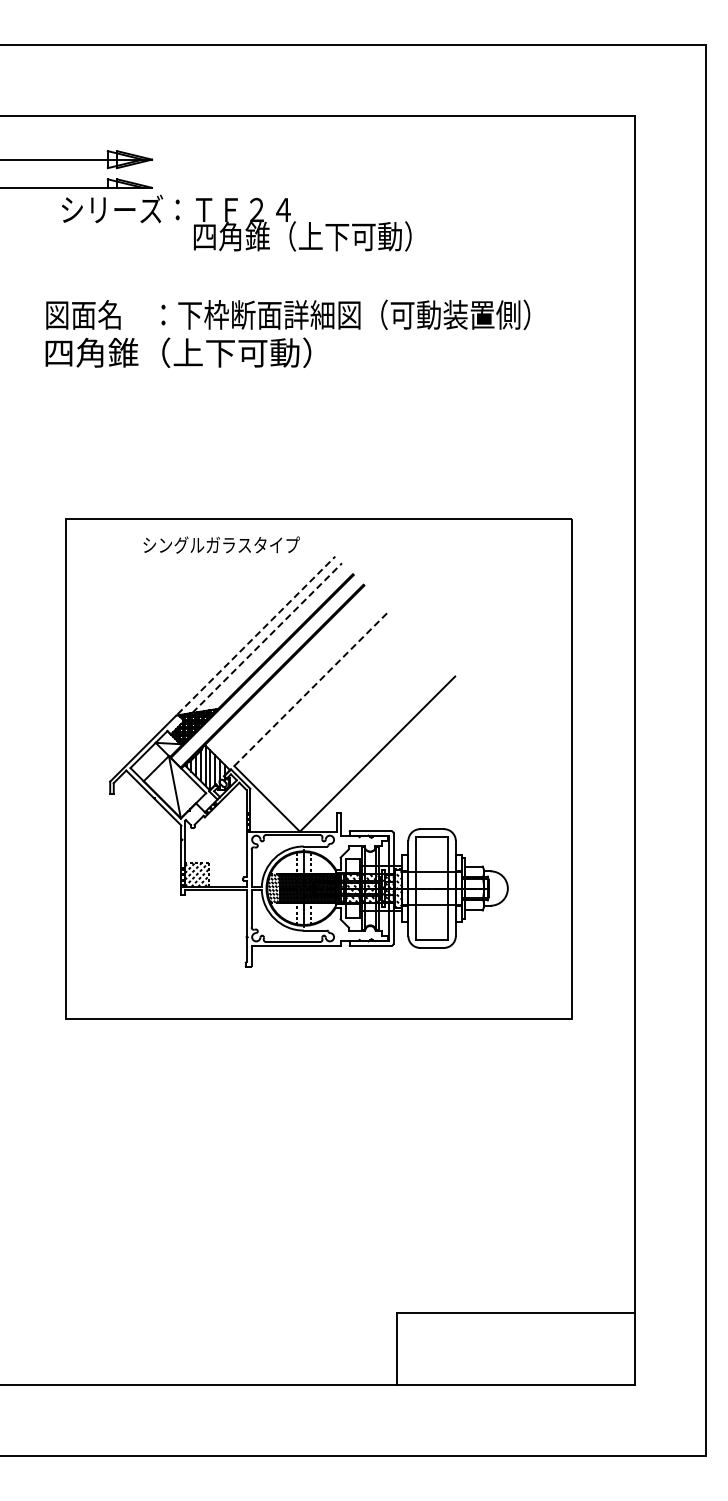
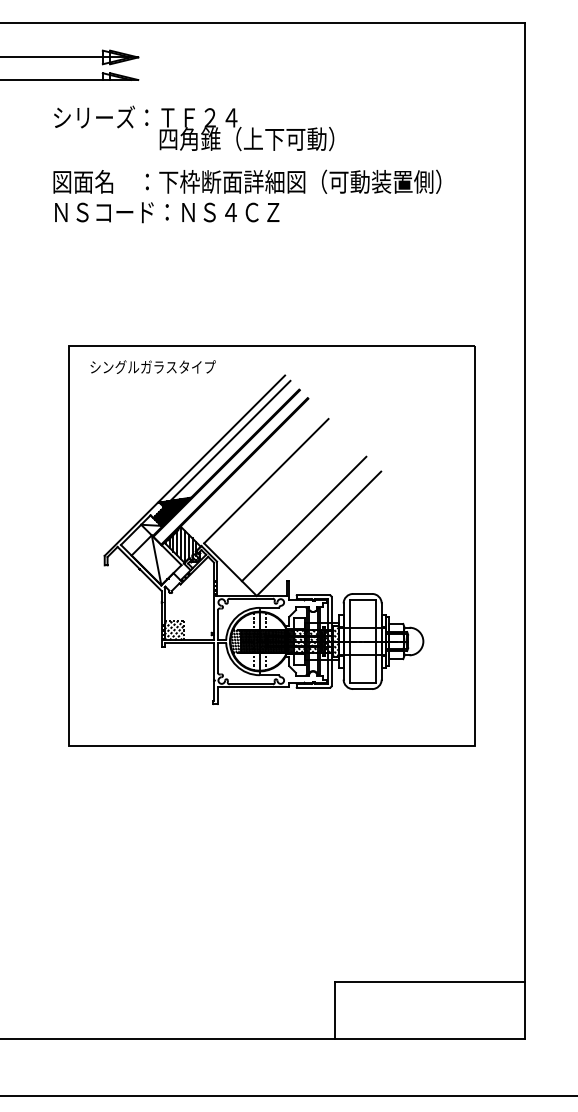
text: (236, 222) -> (193, 127), moved
text: (186, 352) -> (165, 211), 四角錐（上下可動） -> ＮＳコード：ＮＳ４ＣＺ
text: (221, 544) -> (153, 366), moved
line: (256, 635) -> (221, 438), dashed -> solid
line: (267, 638) -> (230, 441), dashed -> solid
line: (311, 688) -> (266, 481), dashed -> solid
line: (358, 735) -> (303, 518), added

